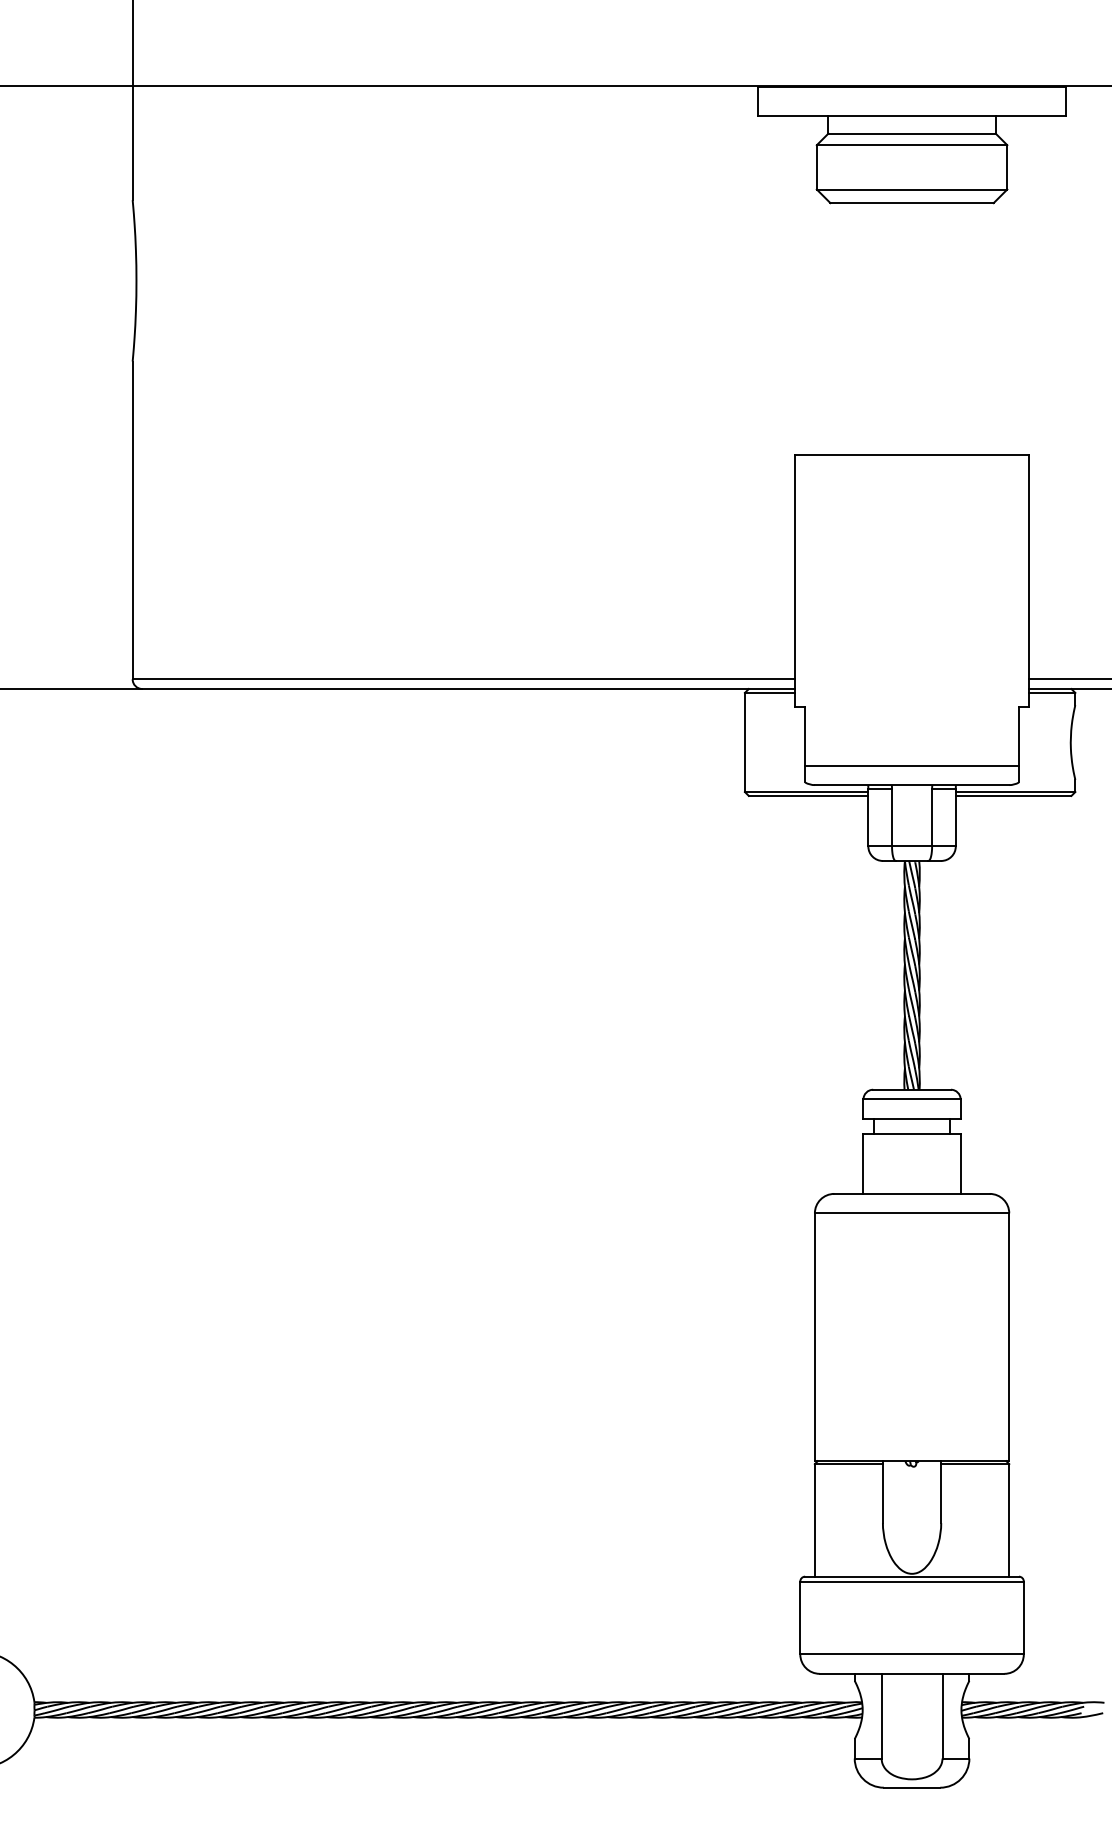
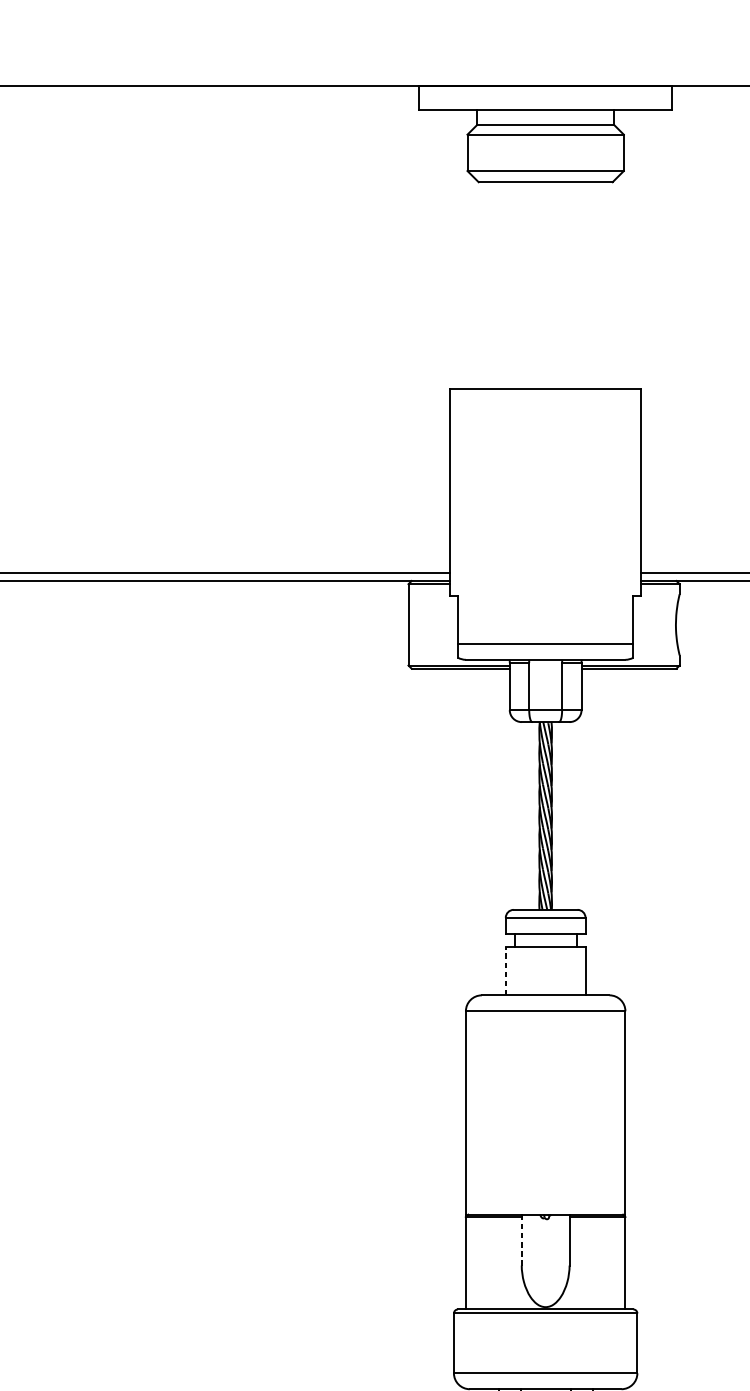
line: (863, 1164) -> (505, 971), solid -> dashed
line: (882, 1493) -> (521, 1241), solid -> dashed

